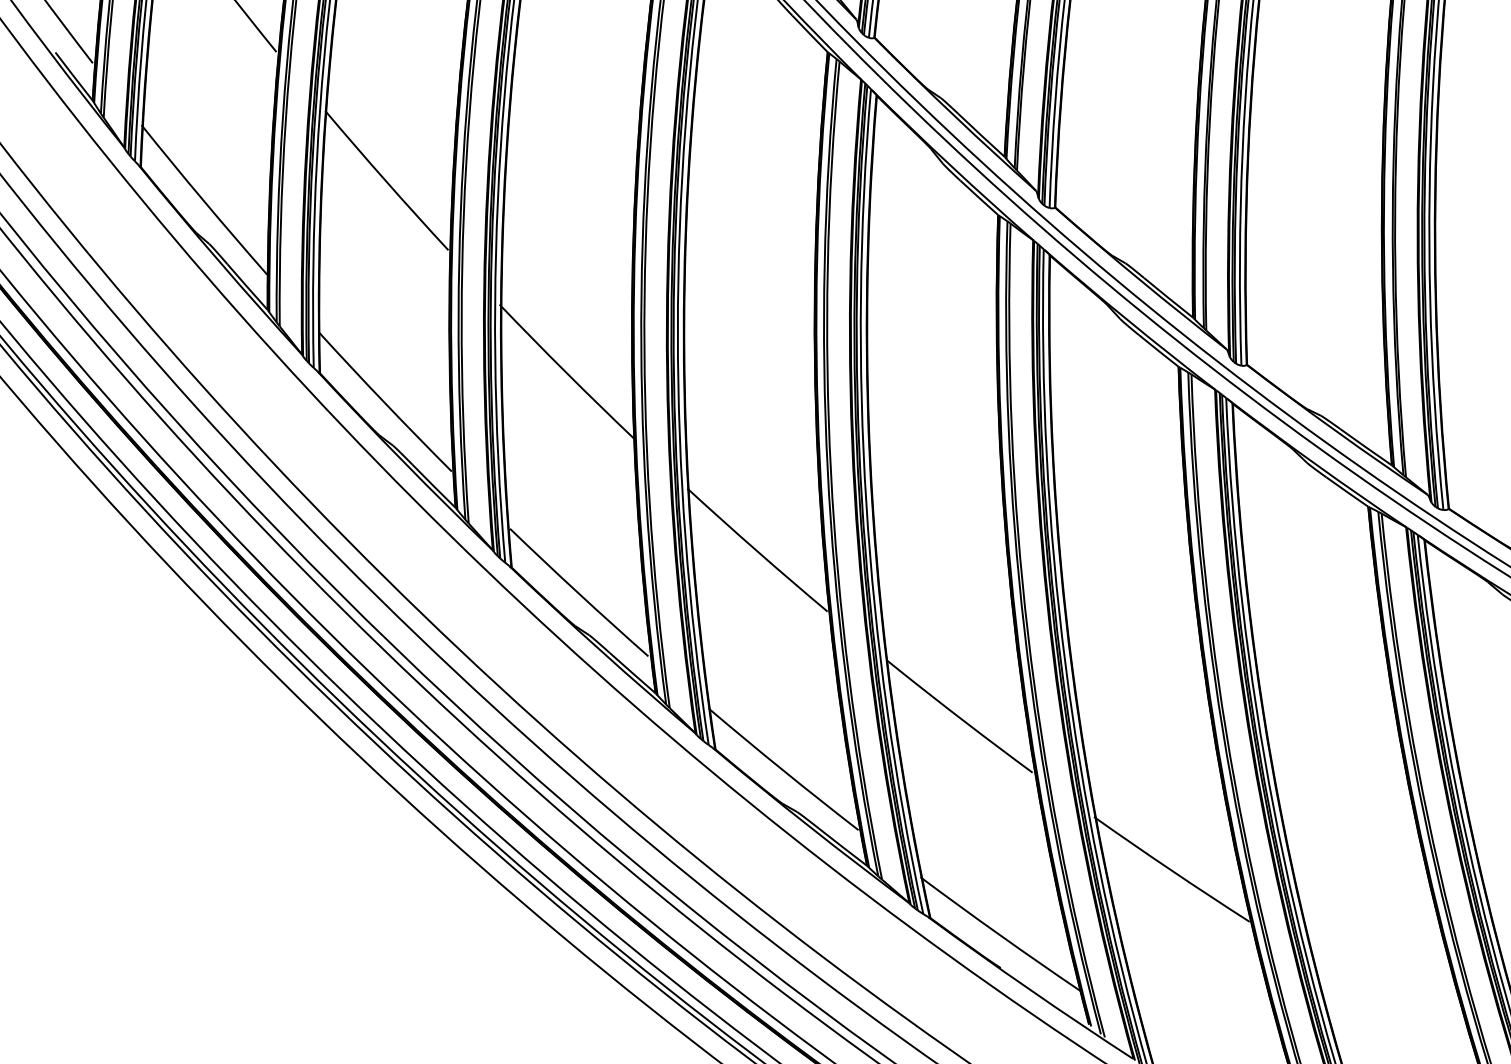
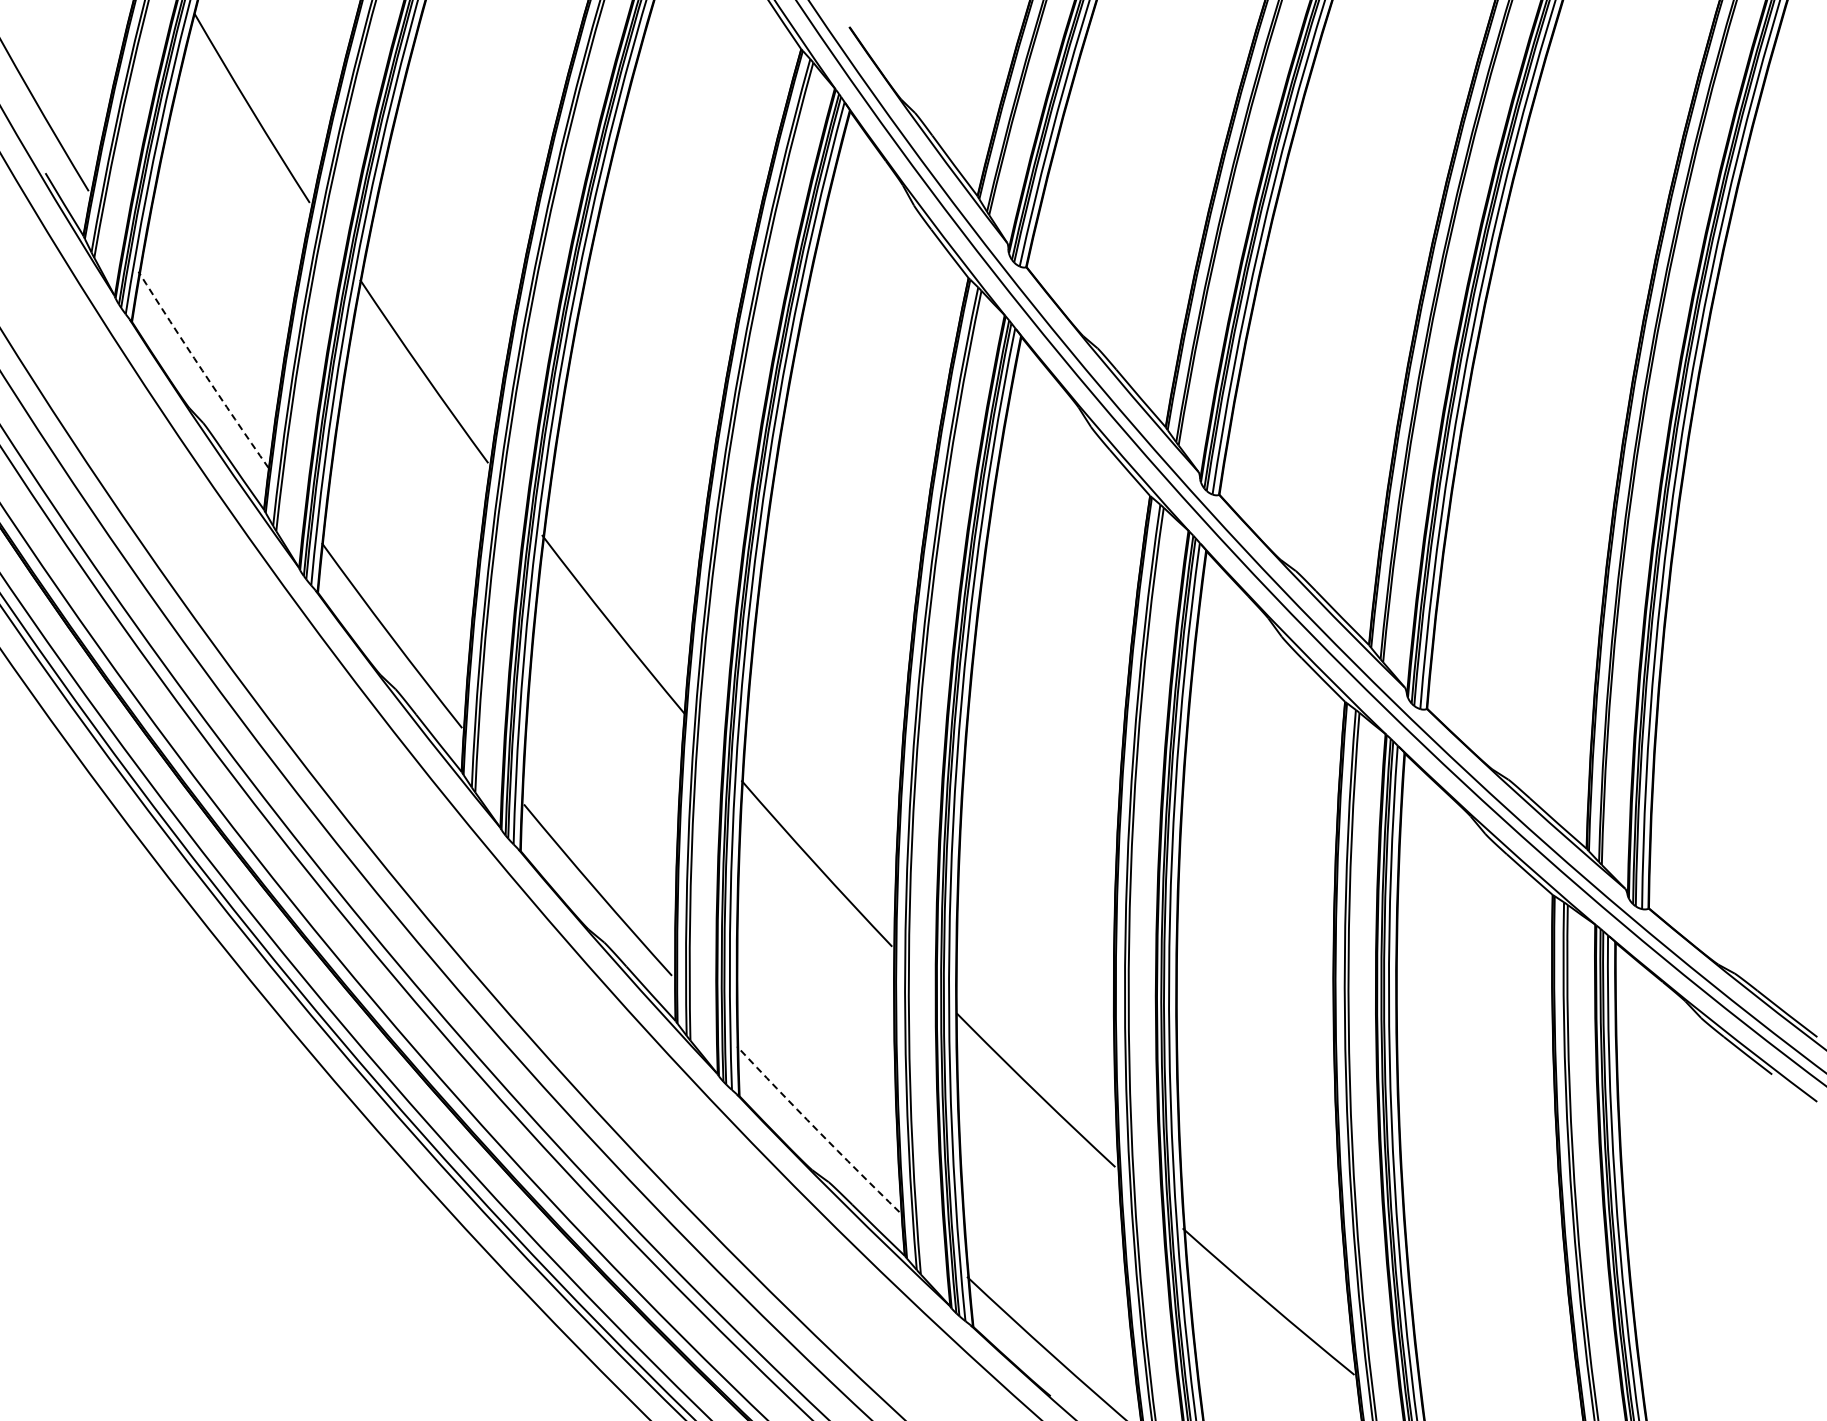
arc: (203, 200) -> (202, 370), solid -> dashed
arc: (783, 770) -> (817, 1130), solid -> dashed

